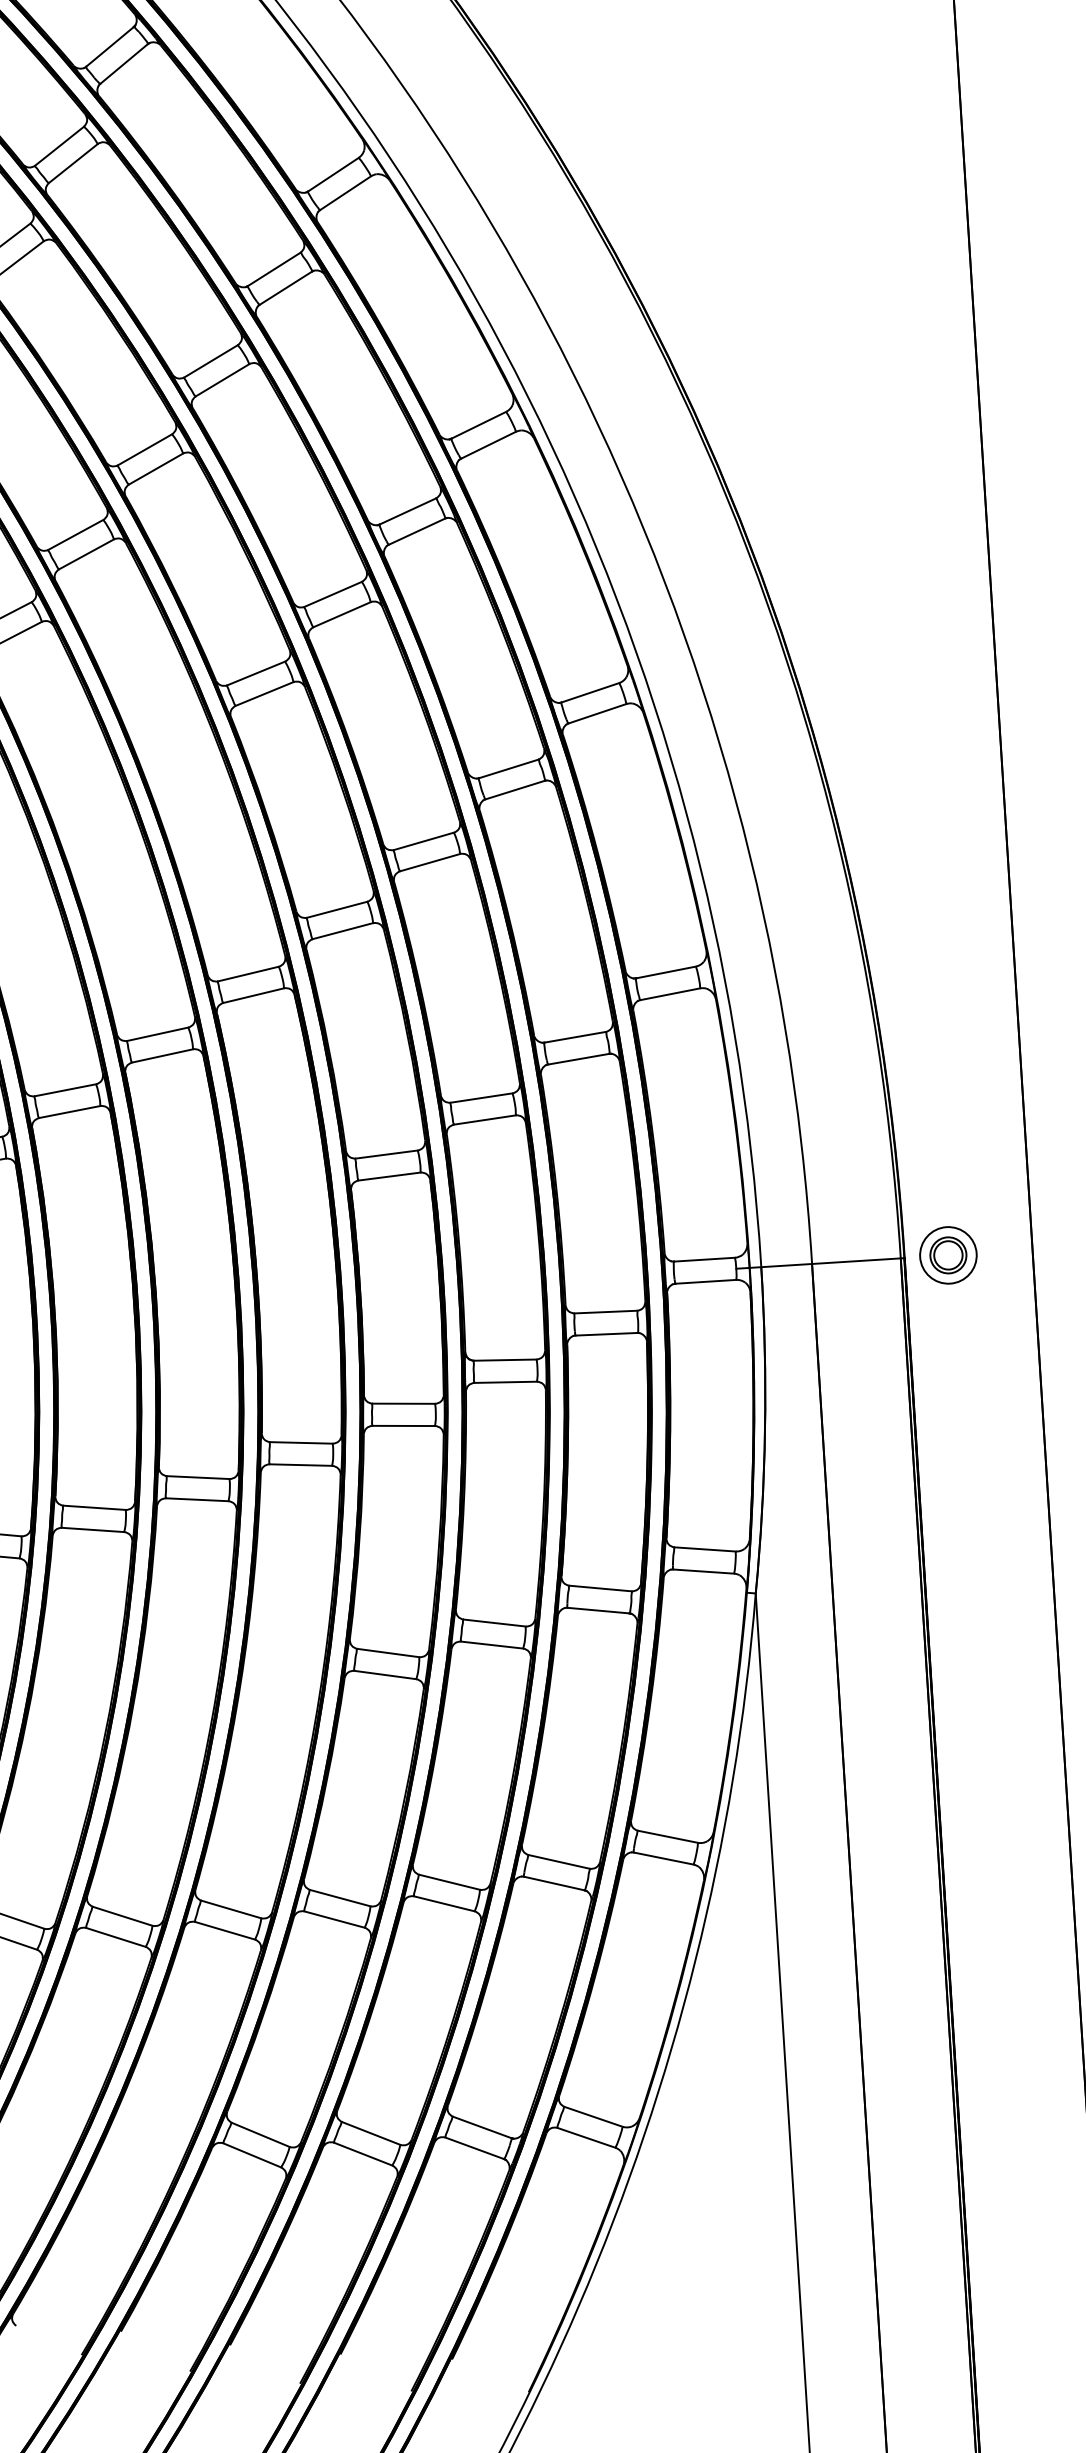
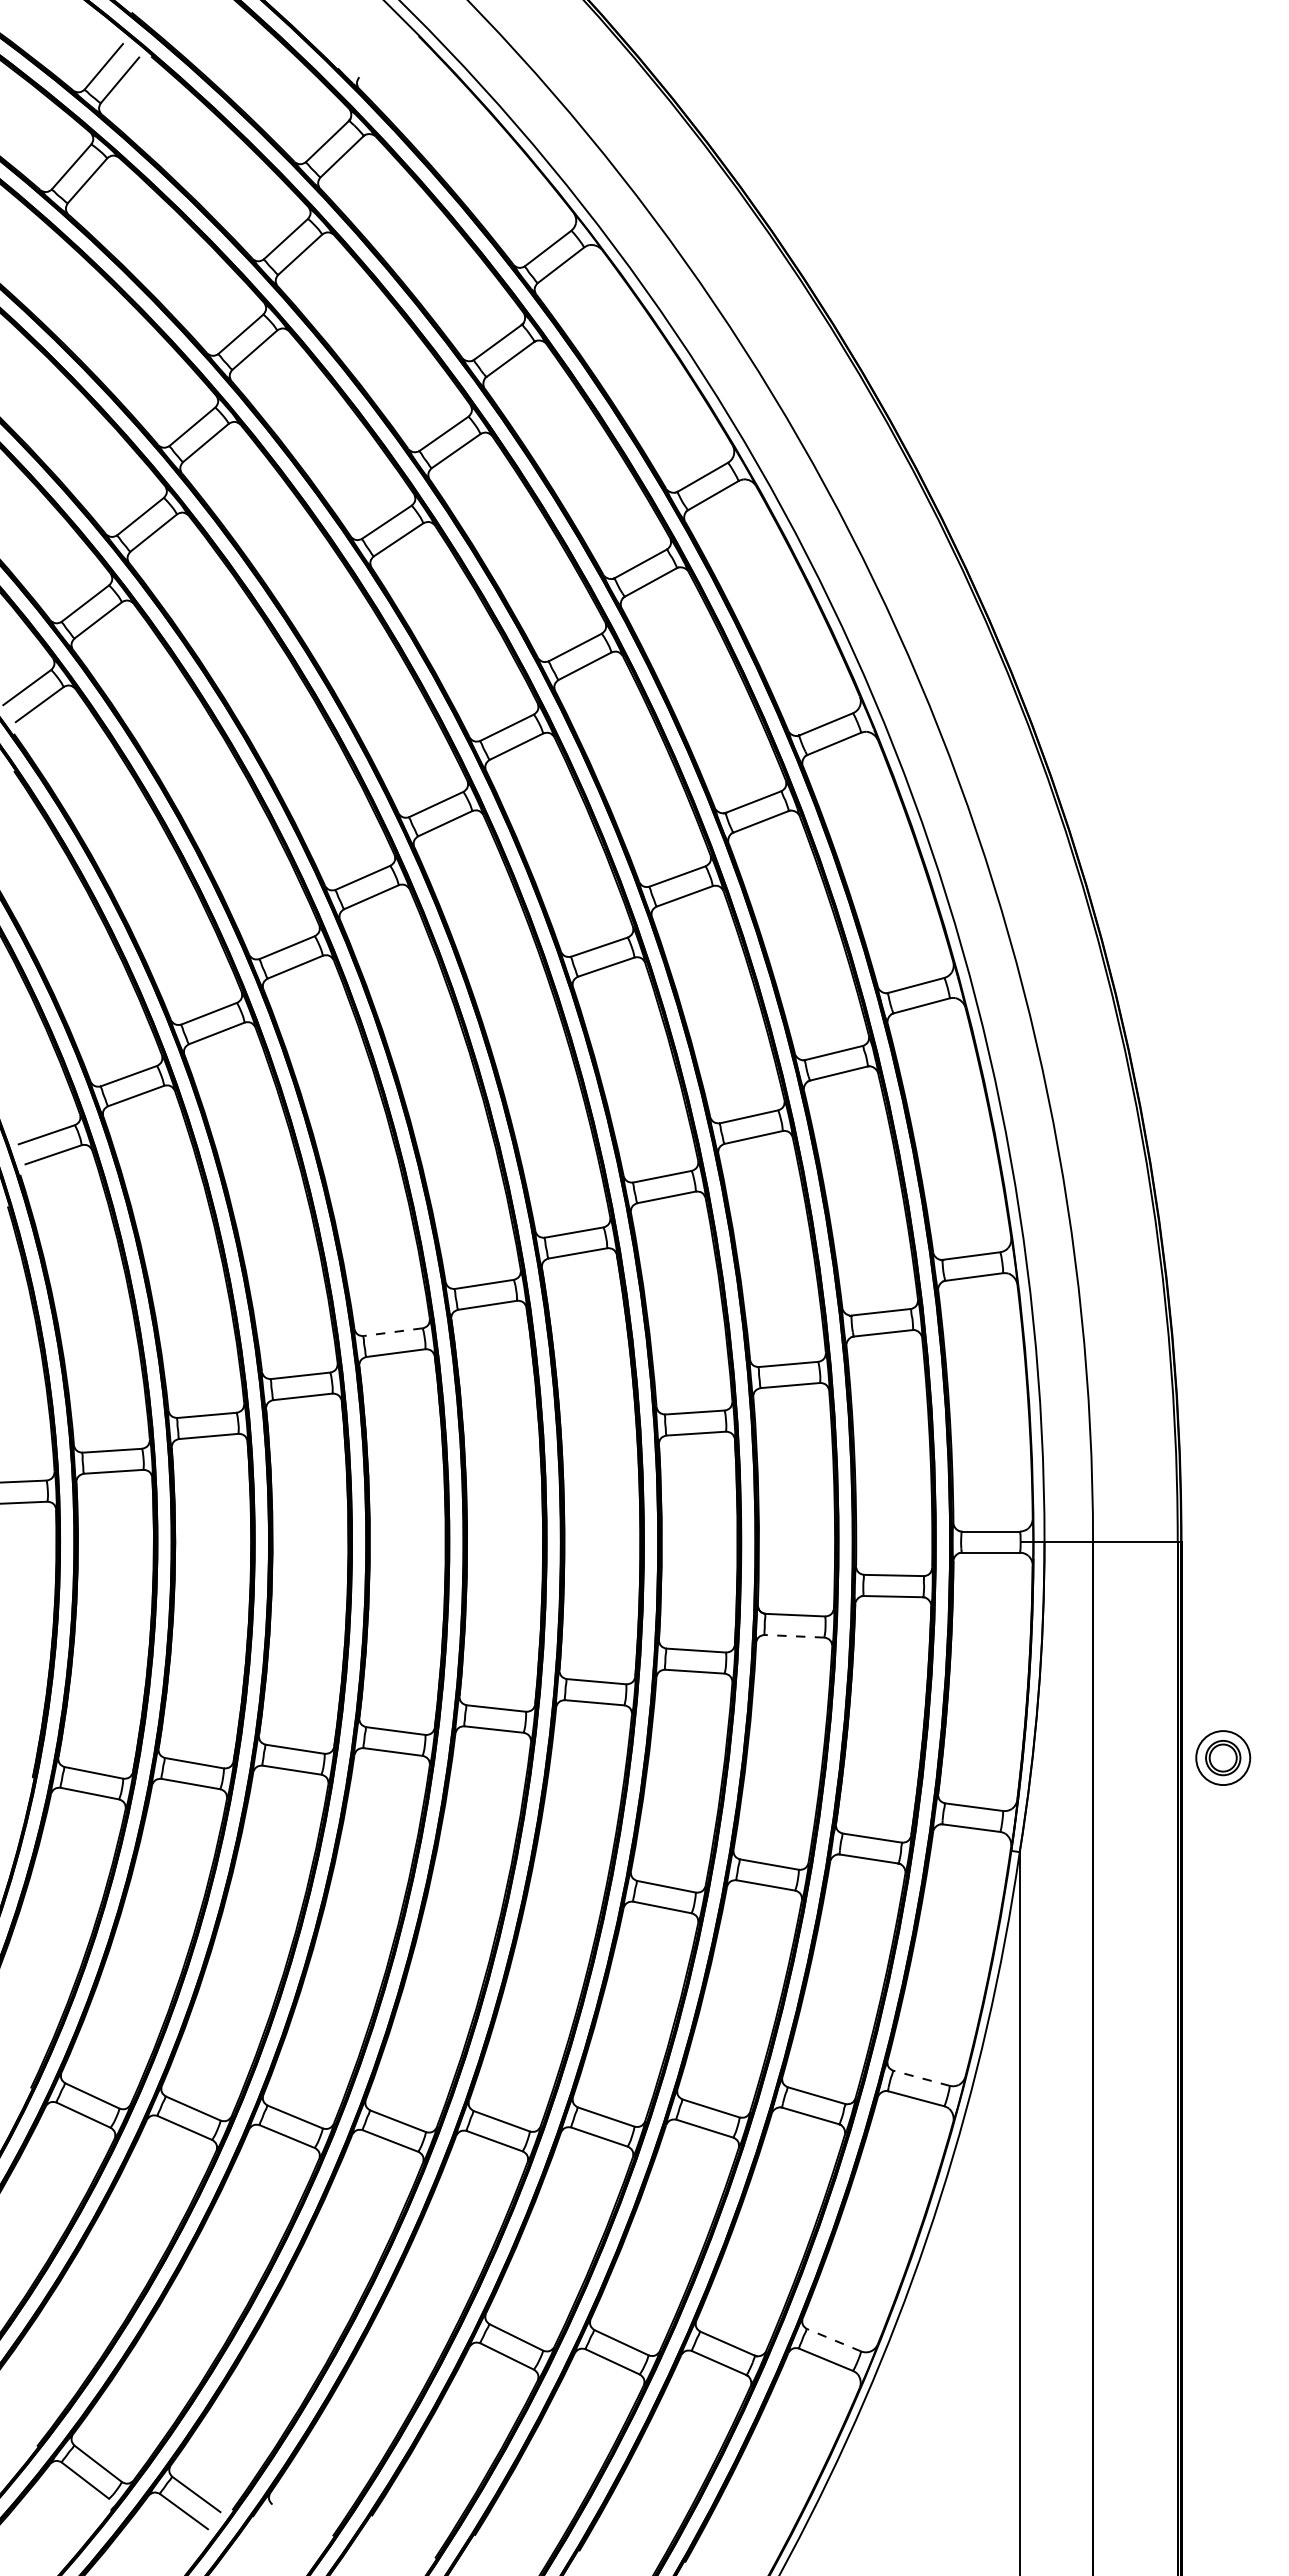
line: (65, 1090) -> (393, 1332), solid -> dashed
part: (948, 1254) -> (1223, 1757), moved
line: (505, 1382) -> (794, 1636), solid -> dashed
line: (667, 1836) -> (921, 2078), solid -> dashed
line: (592, 2117) -> (833, 2340), solid -> dashed

